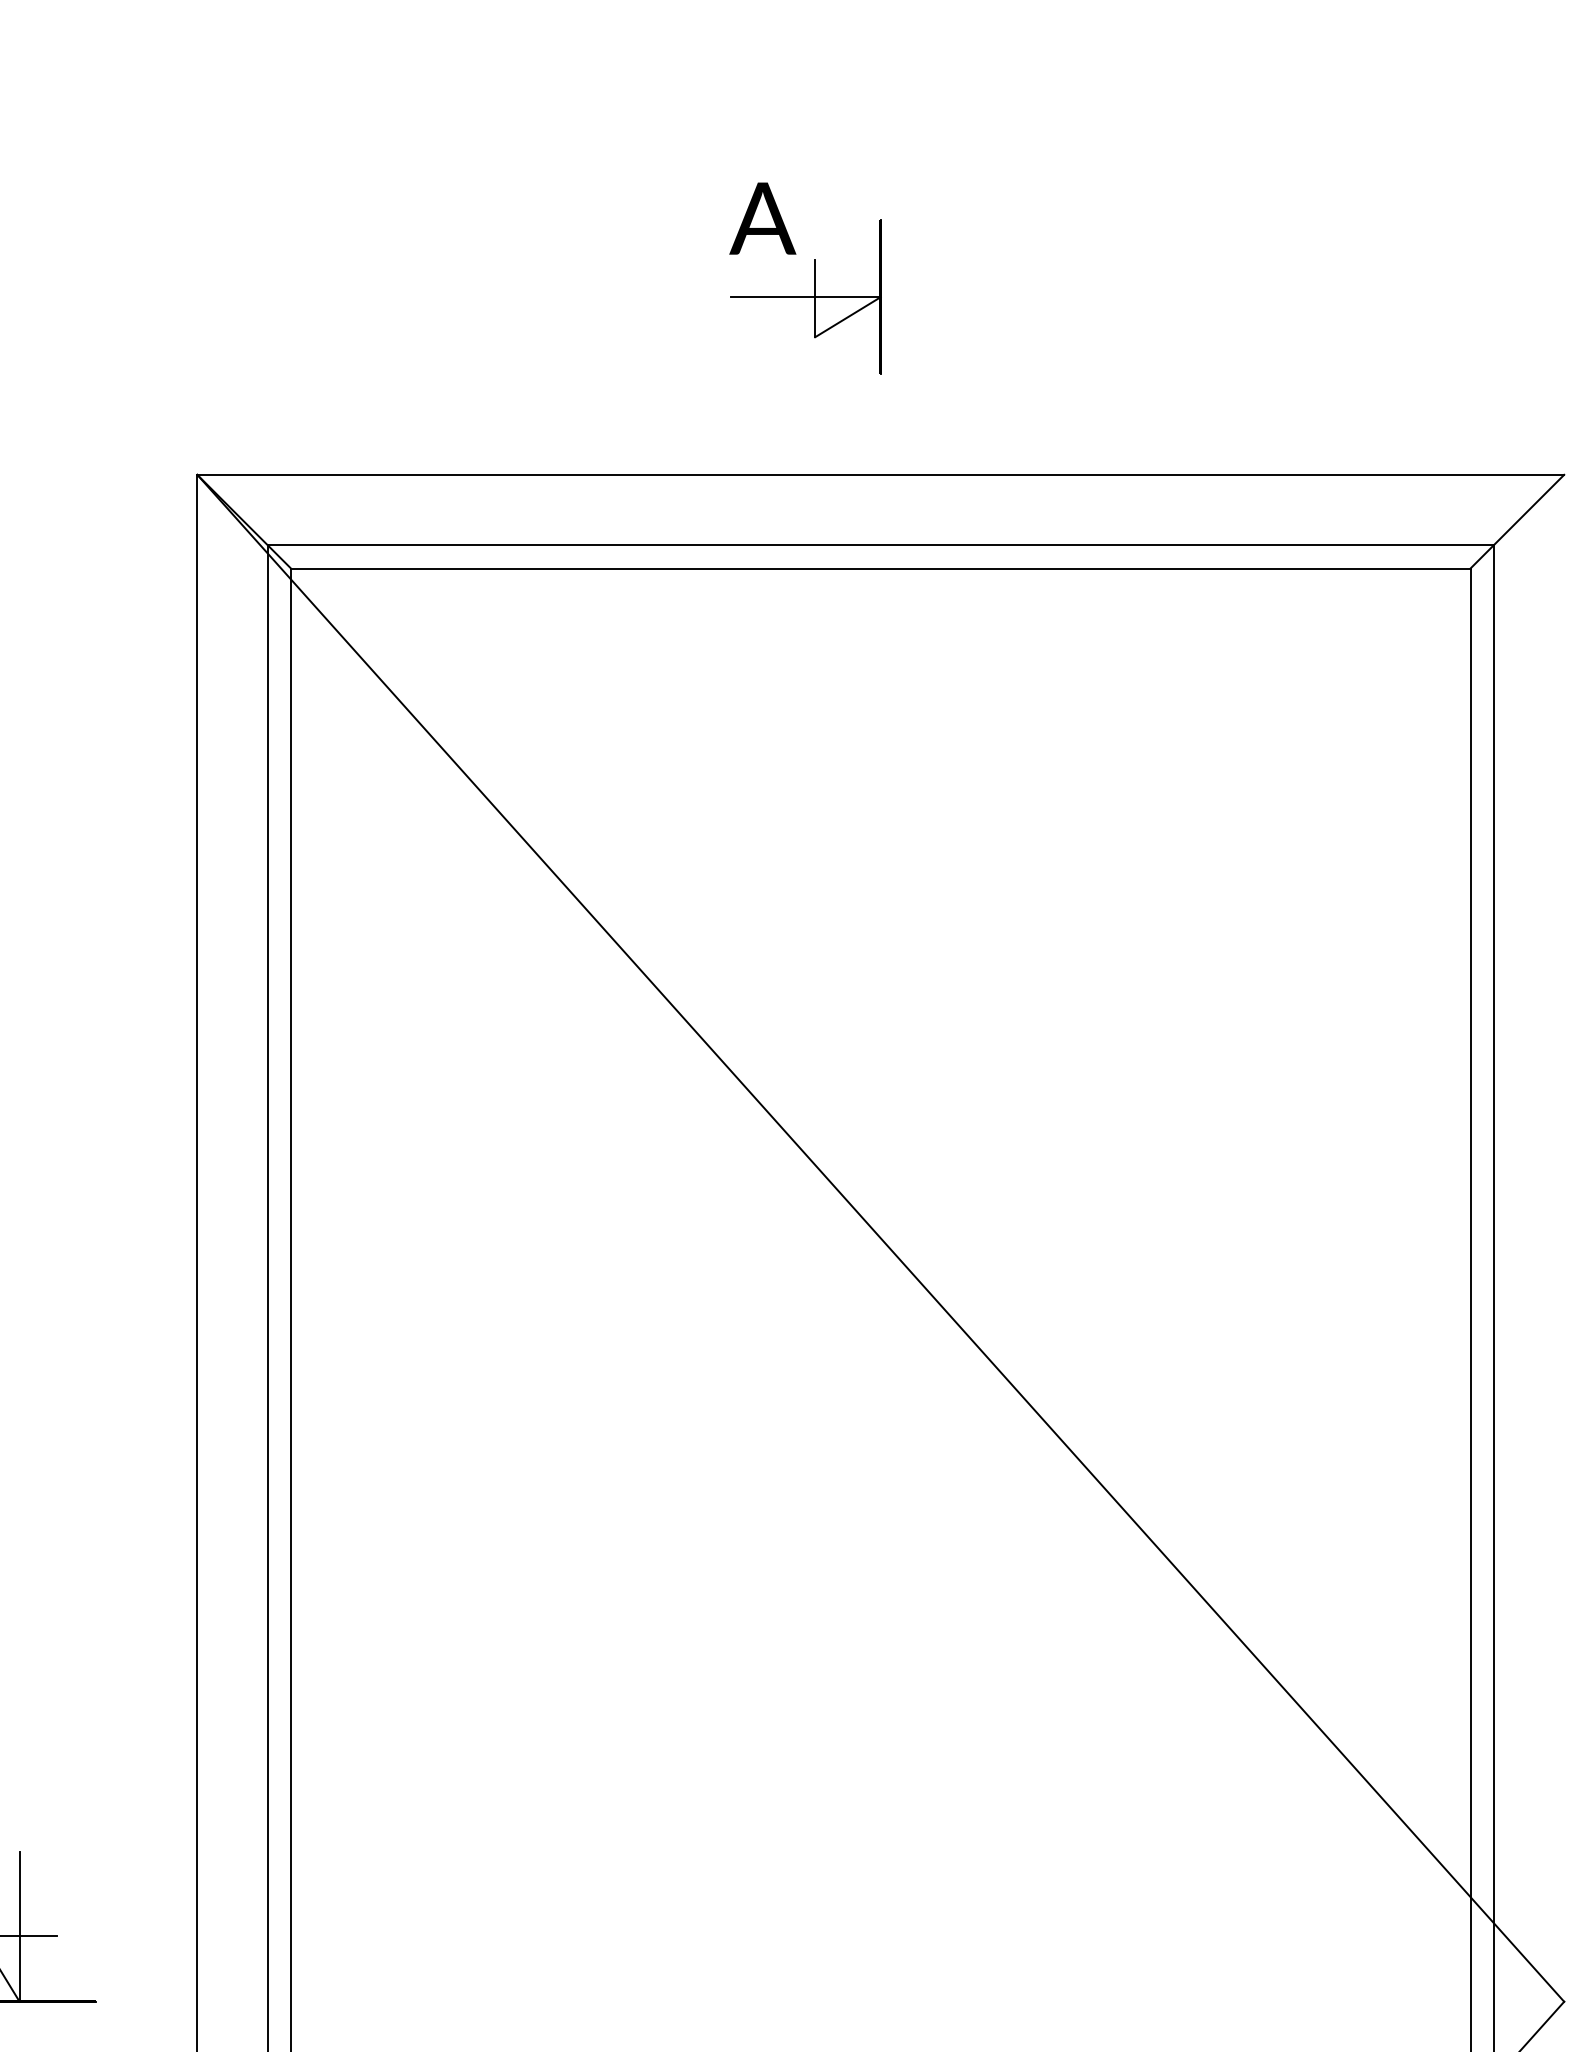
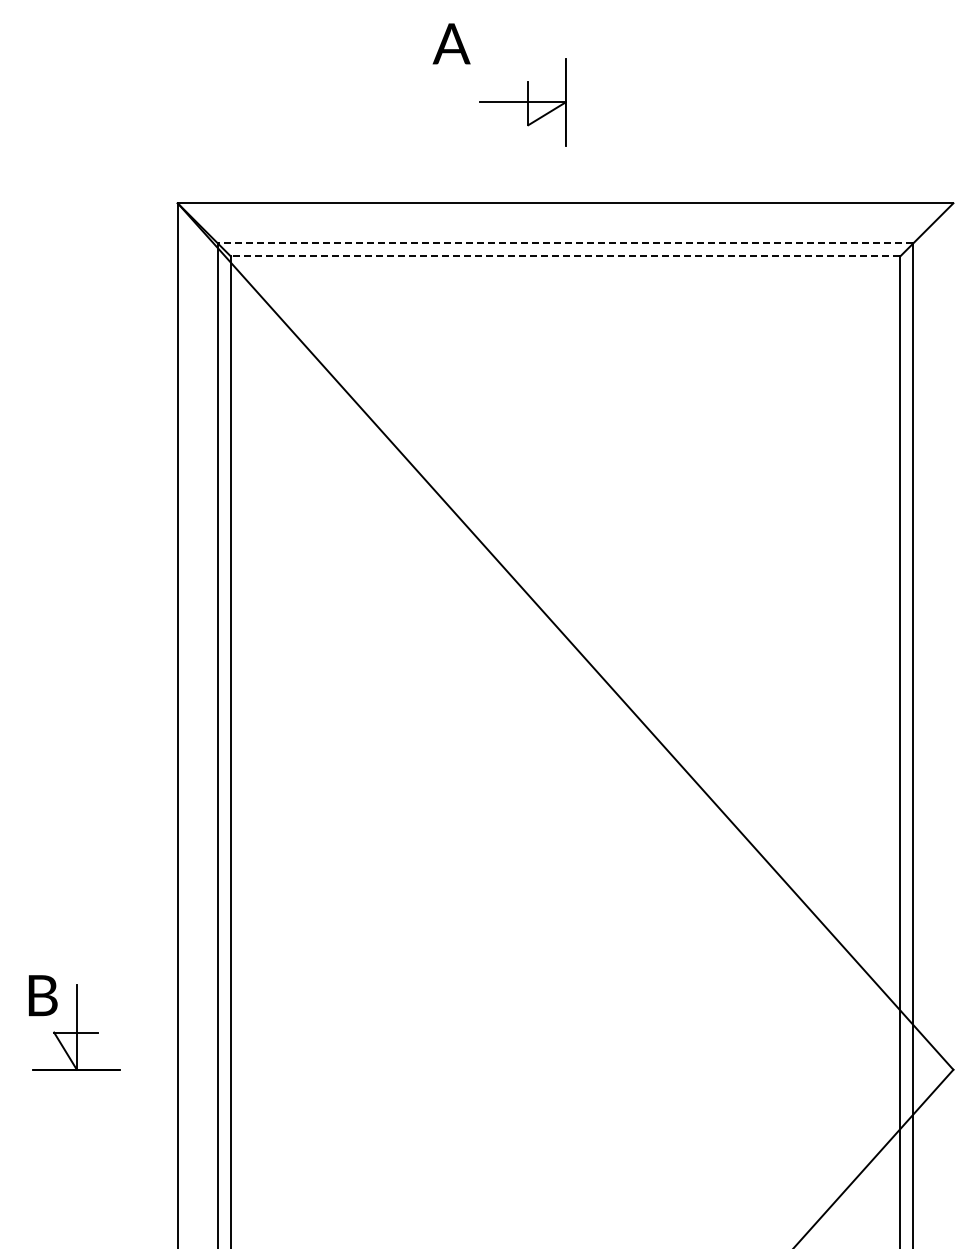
text: (762, 217) -> (451, 43), moved
line: (880, 545) -> (565, 243), solid -> dashed
line: (880, 568) -> (565, 256), solid -> dashed

